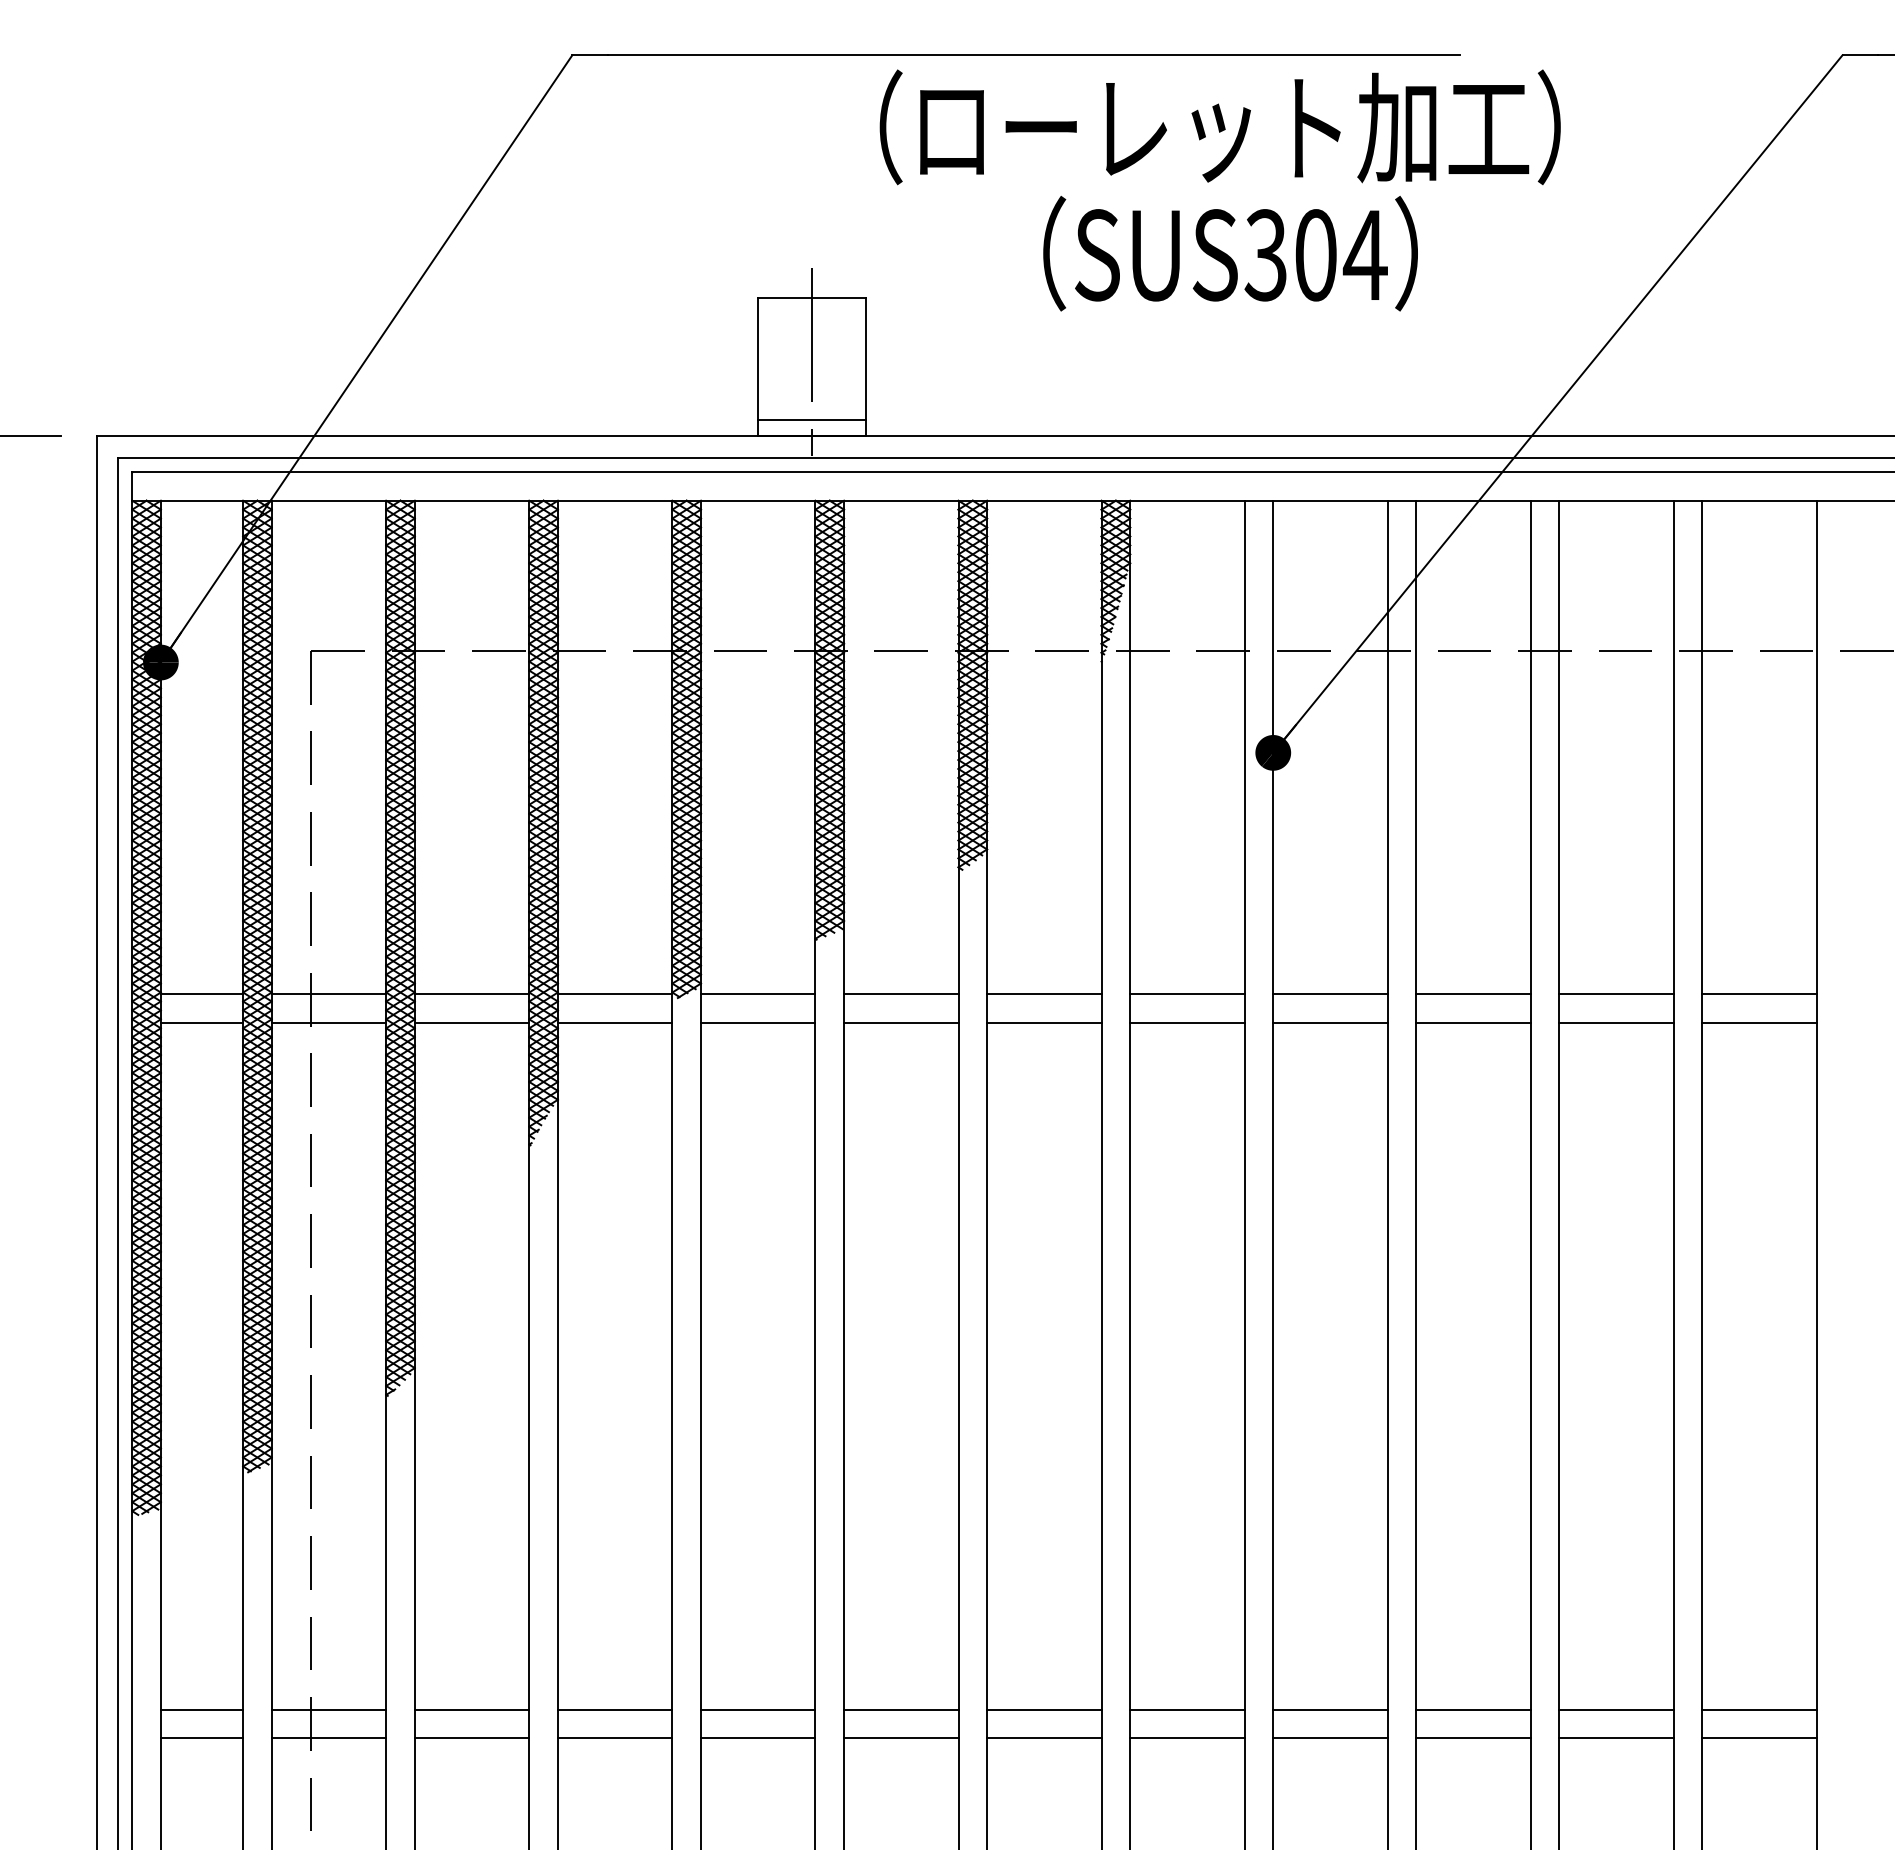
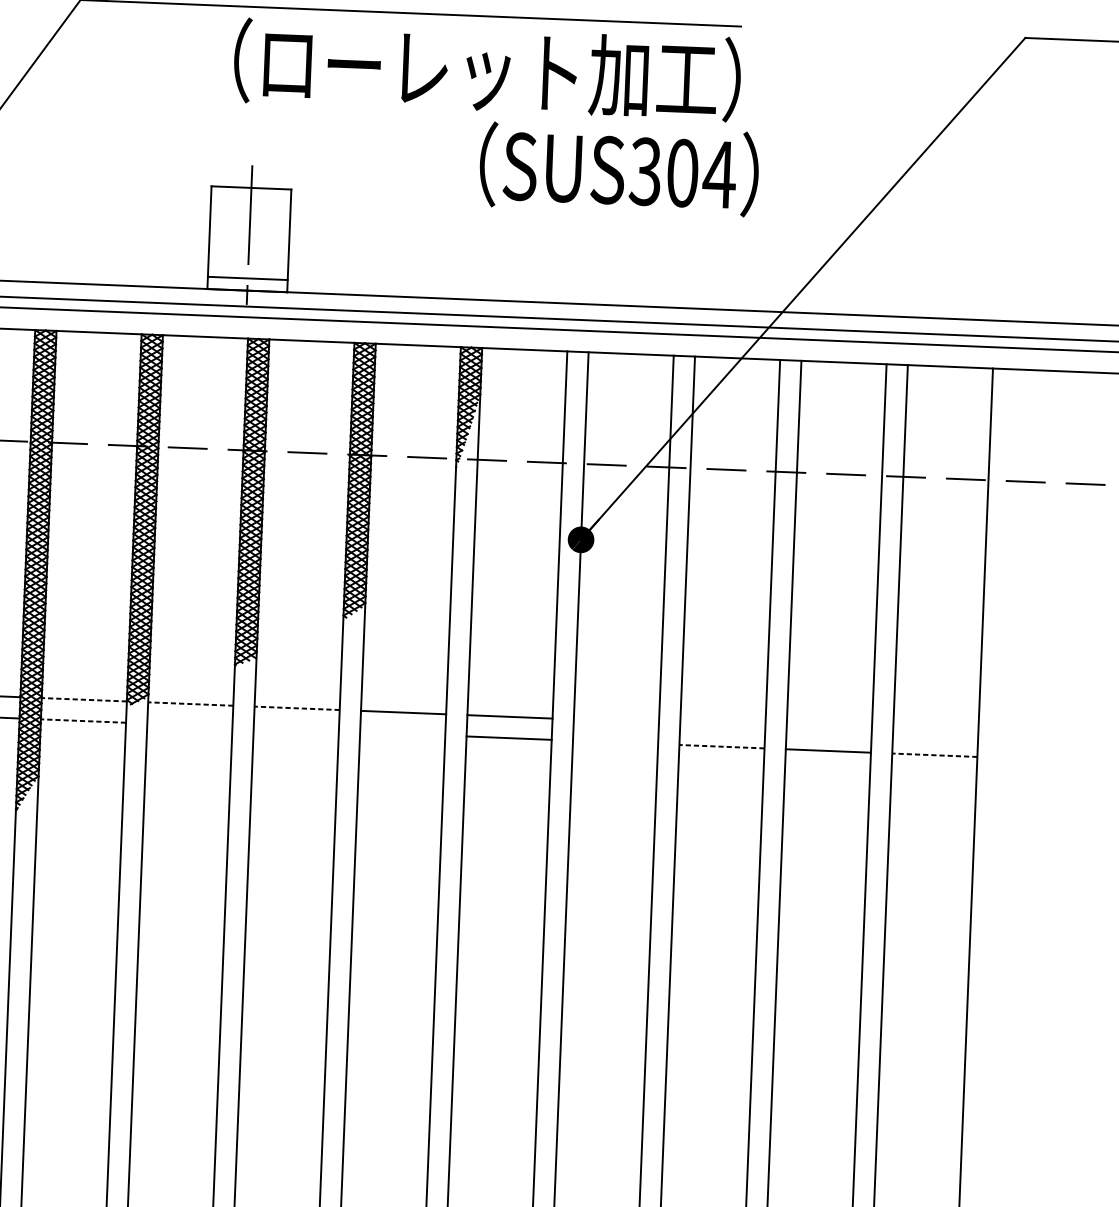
text: (1219, 127) -> (486, 70), moved
text: (1230, 253) -> (619, 169), moved
line: (614, 994) -> (83, 699), solid -> dashed
line: (757, 994) -> (190, 704), solid -> dashed
line: (900, 994) -> (296, 708), solid -> dashed
line: (1330, 994) -> (616, 721), removed
line: (1473, 994) -> (722, 725), removed
line: (1616, 994) -> (829, 729), removed
line: (1759, 994) -> (935, 734), removed
line: (614, 1022) -> (83, 720), solid -> dashed
line: (757, 1022) -> (189, 724), removed
line: (901, 1022) -> (296, 729), removed
line: (1044, 1022) -> (402, 733), removed
line: (1330, 1022) -> (615, 742), removed
line: (1473, 1022) -> (721, 746), solid -> dashed
line: (1759, 1022) -> (934, 754), solid -> dashed

